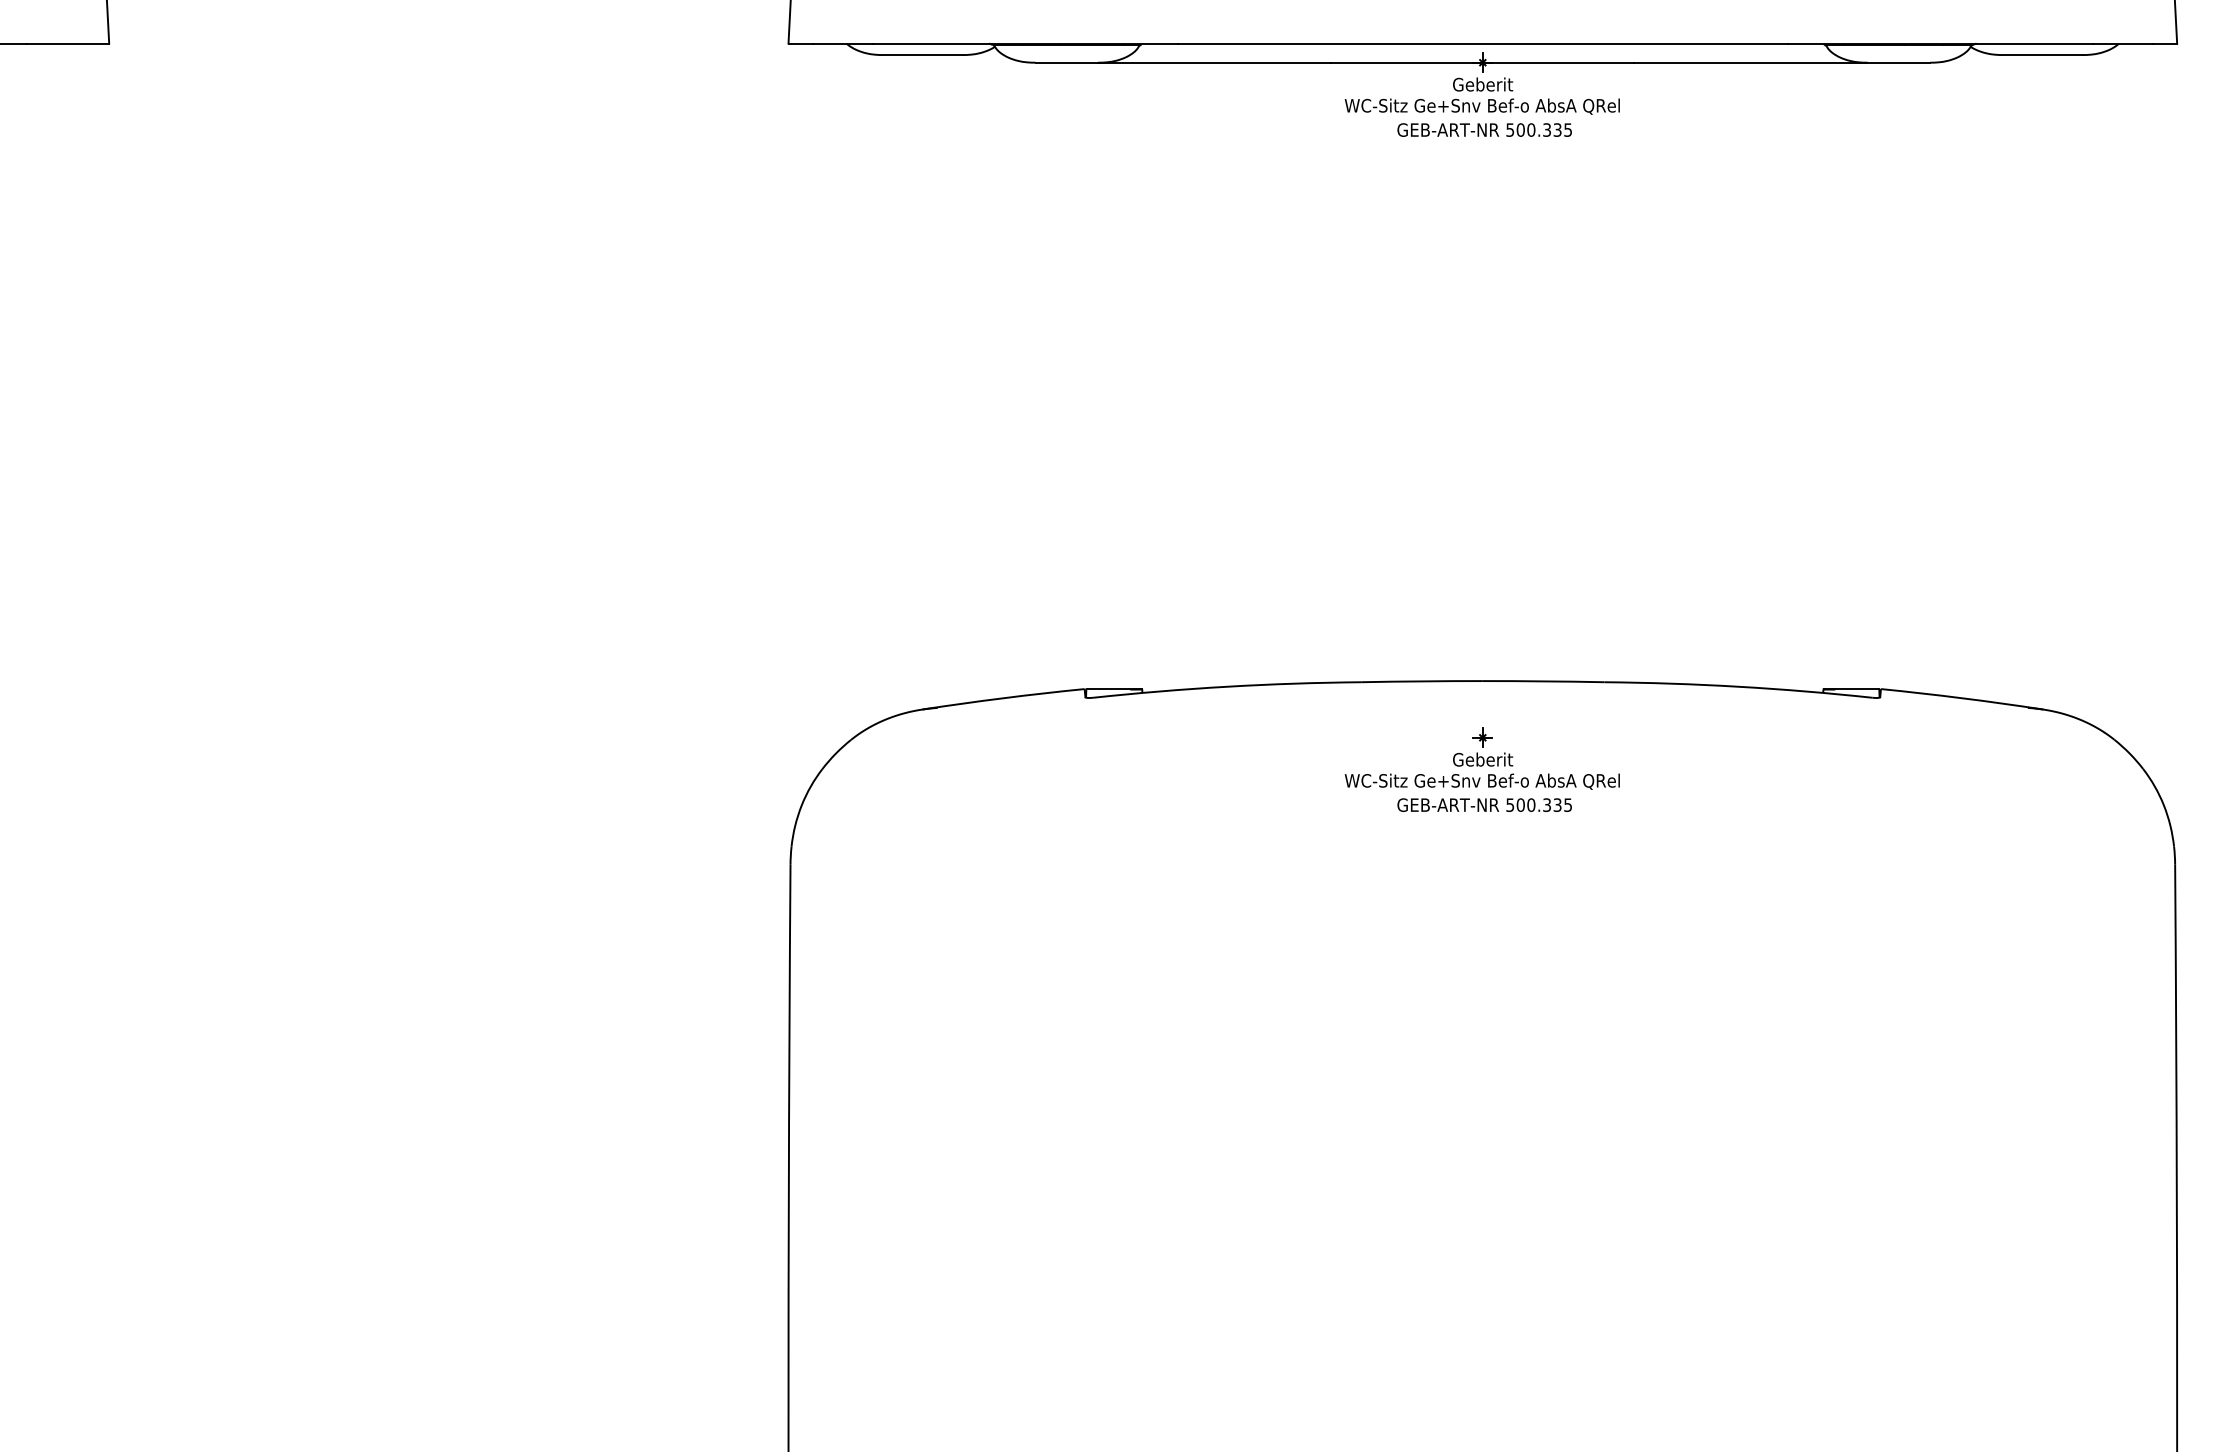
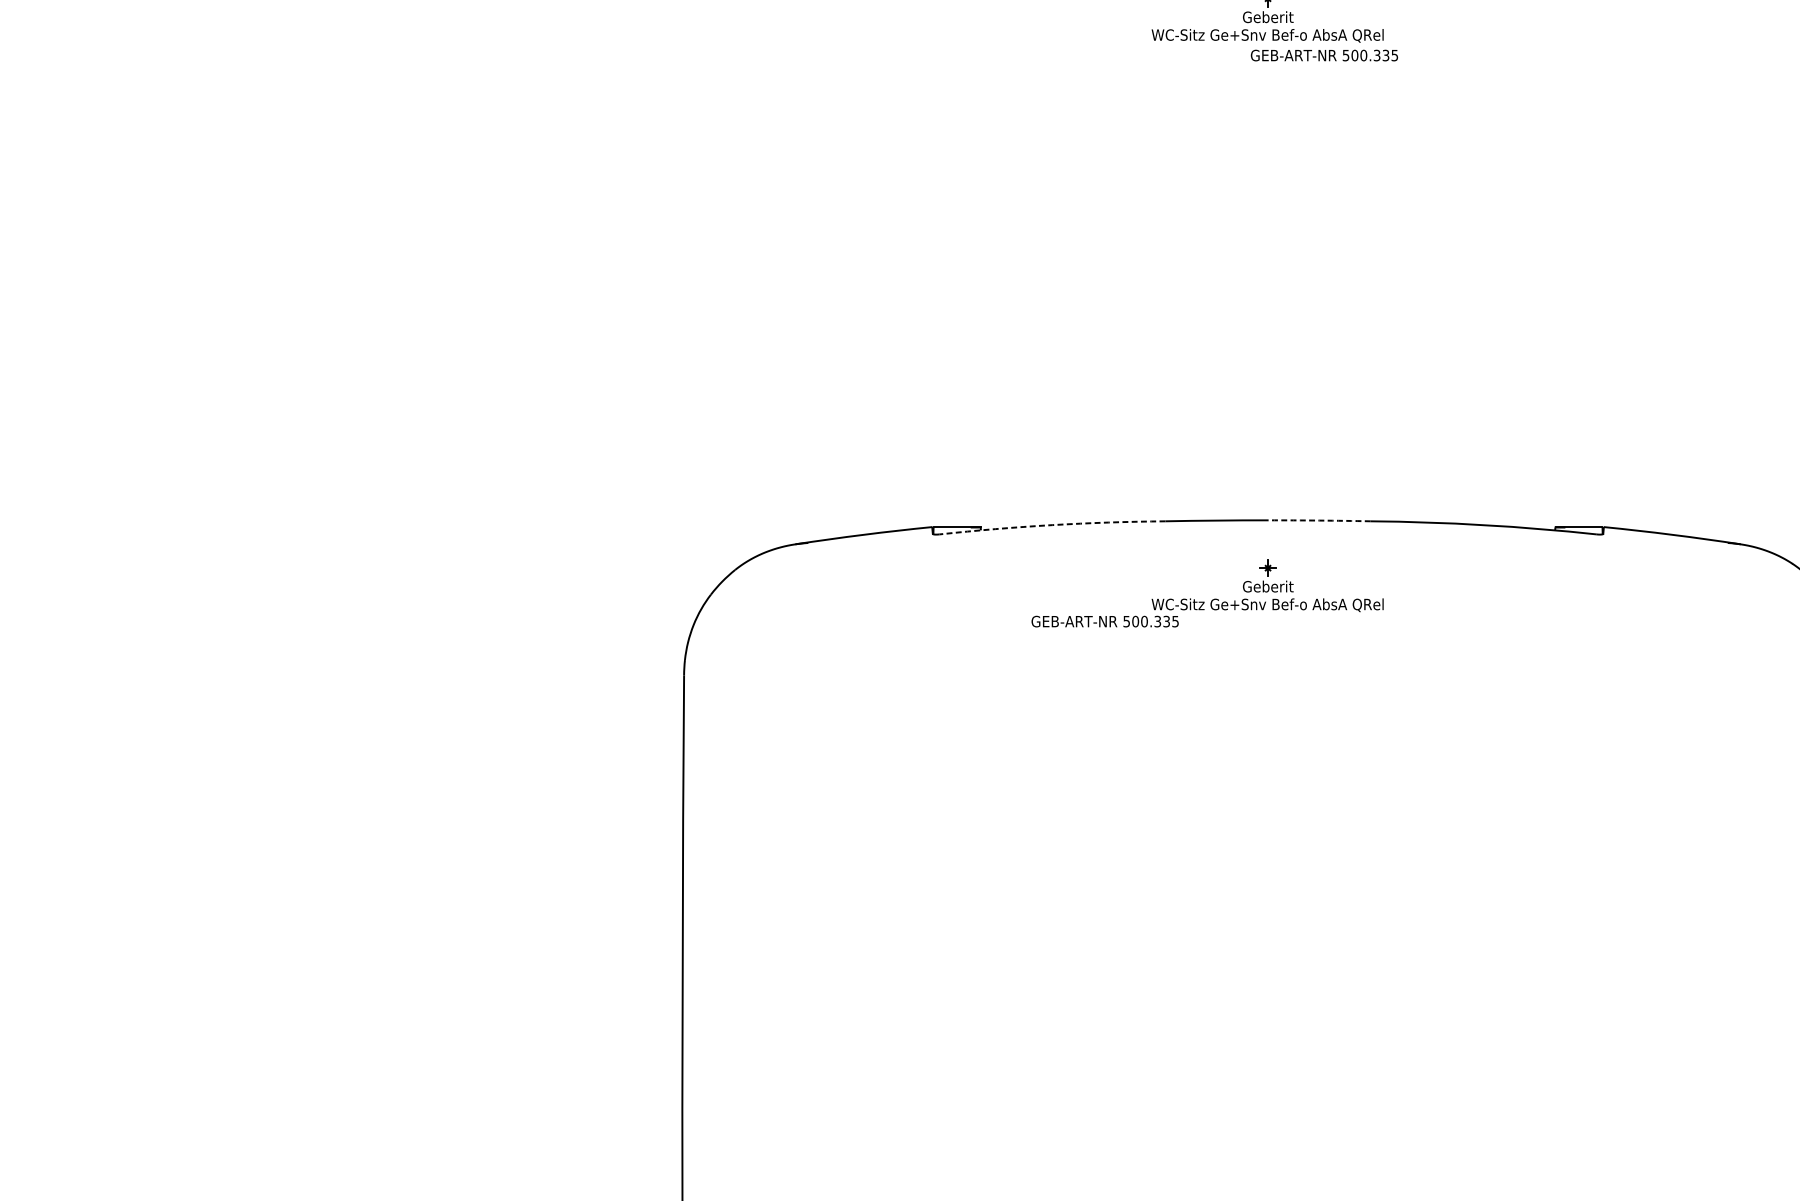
text: (1484, 129) -> (1324, 55), moved
arc: (1543, 681) -> (1319, 520), solid -> dashed
arc: (1226, 686) -> (1051, 524), solid -> dashed
text: (1484, 804) -> (1104, 621), moved

